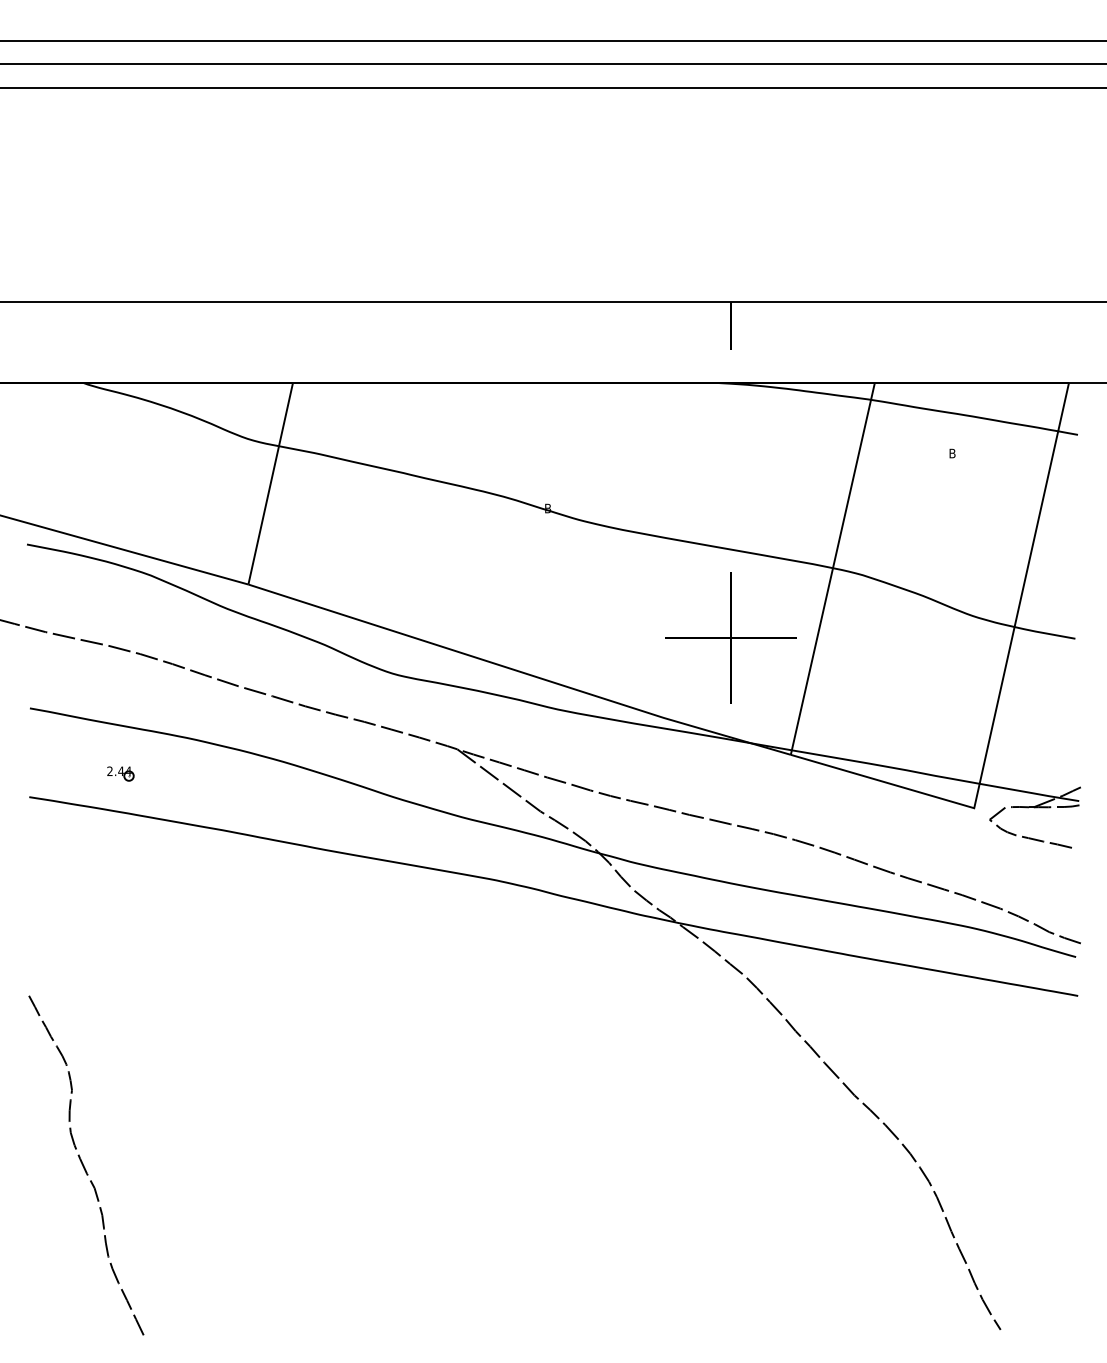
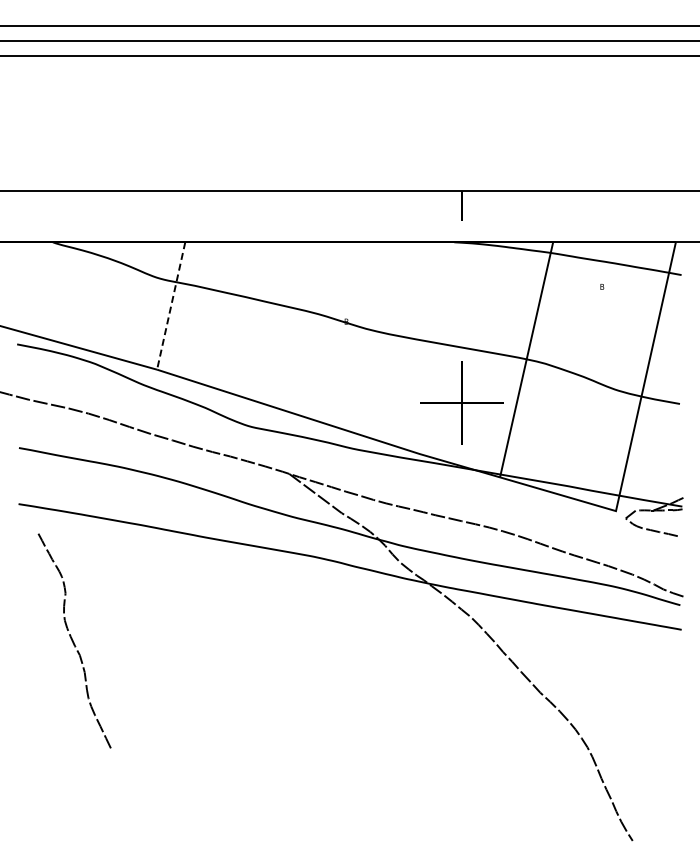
line: (271, 484) -> (171, 306), solid -> dashed
part: (120, 774) -> (76, 489), removed
curve: (84, 1164) -> (73, 640), moved

